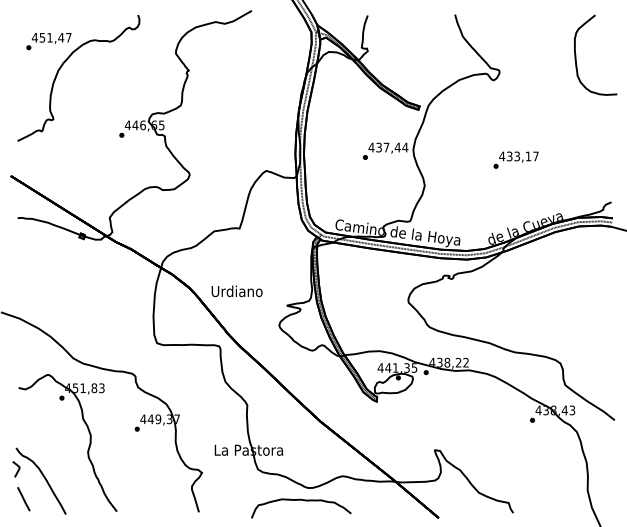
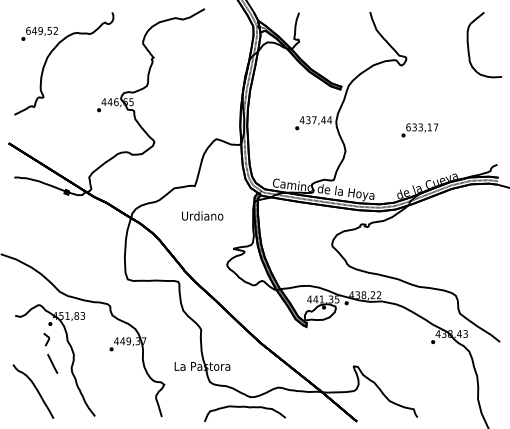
text: (51, 37) -> (41, 30), 451,47 -> 649,52
text: (502, 156) -> (408, 127), 433,17 -> 633,17
text: (236, 291) -> (202, 216), moved
part: (21, 486) -> (50, 353), moved

